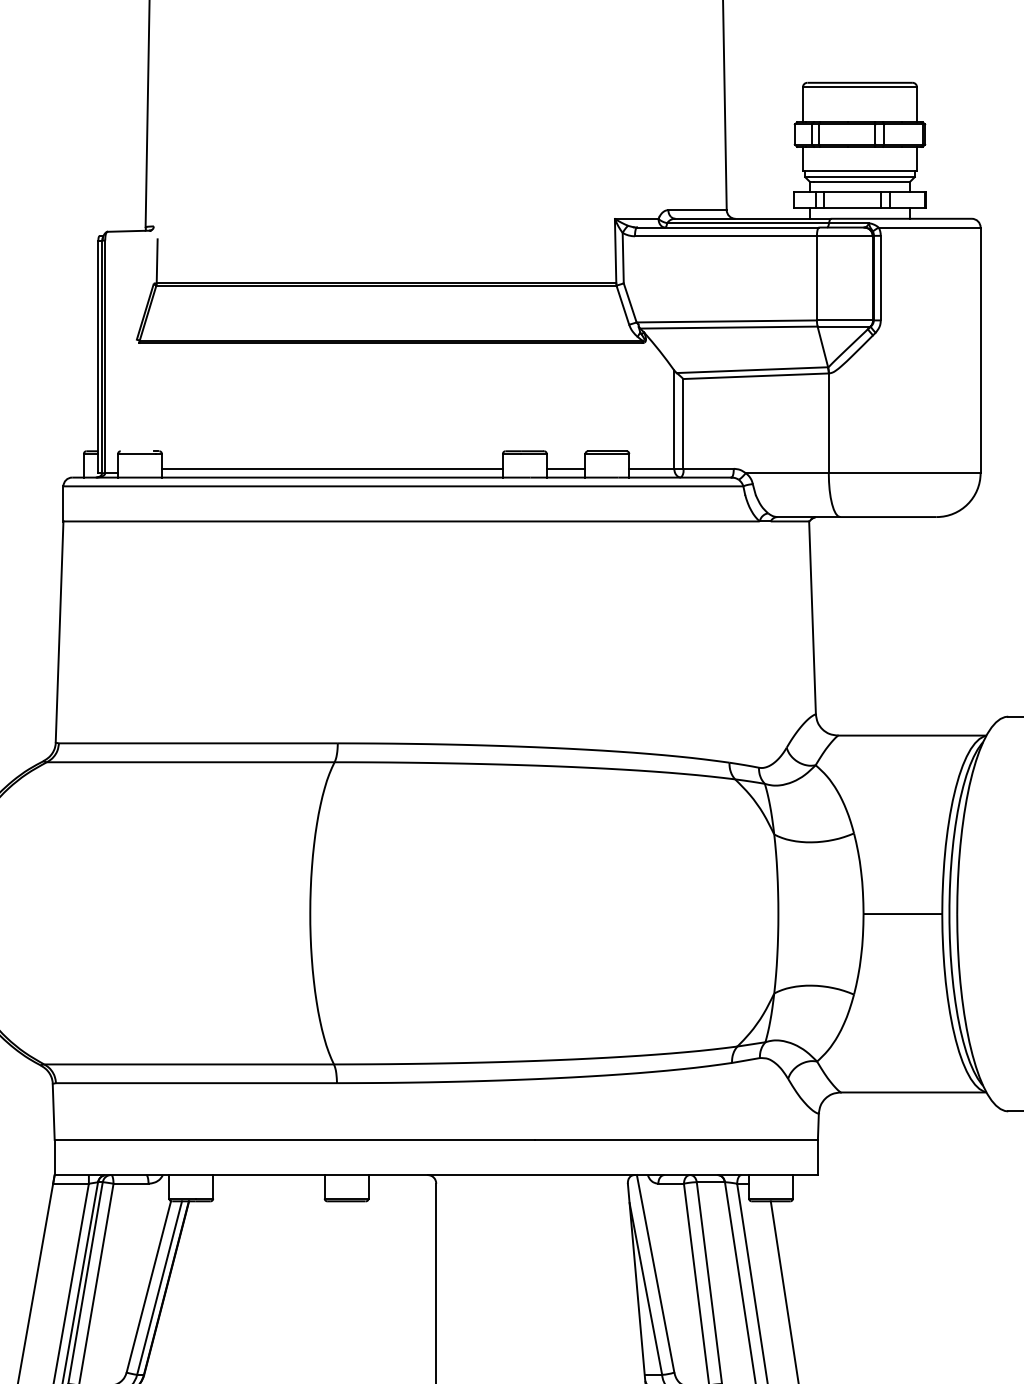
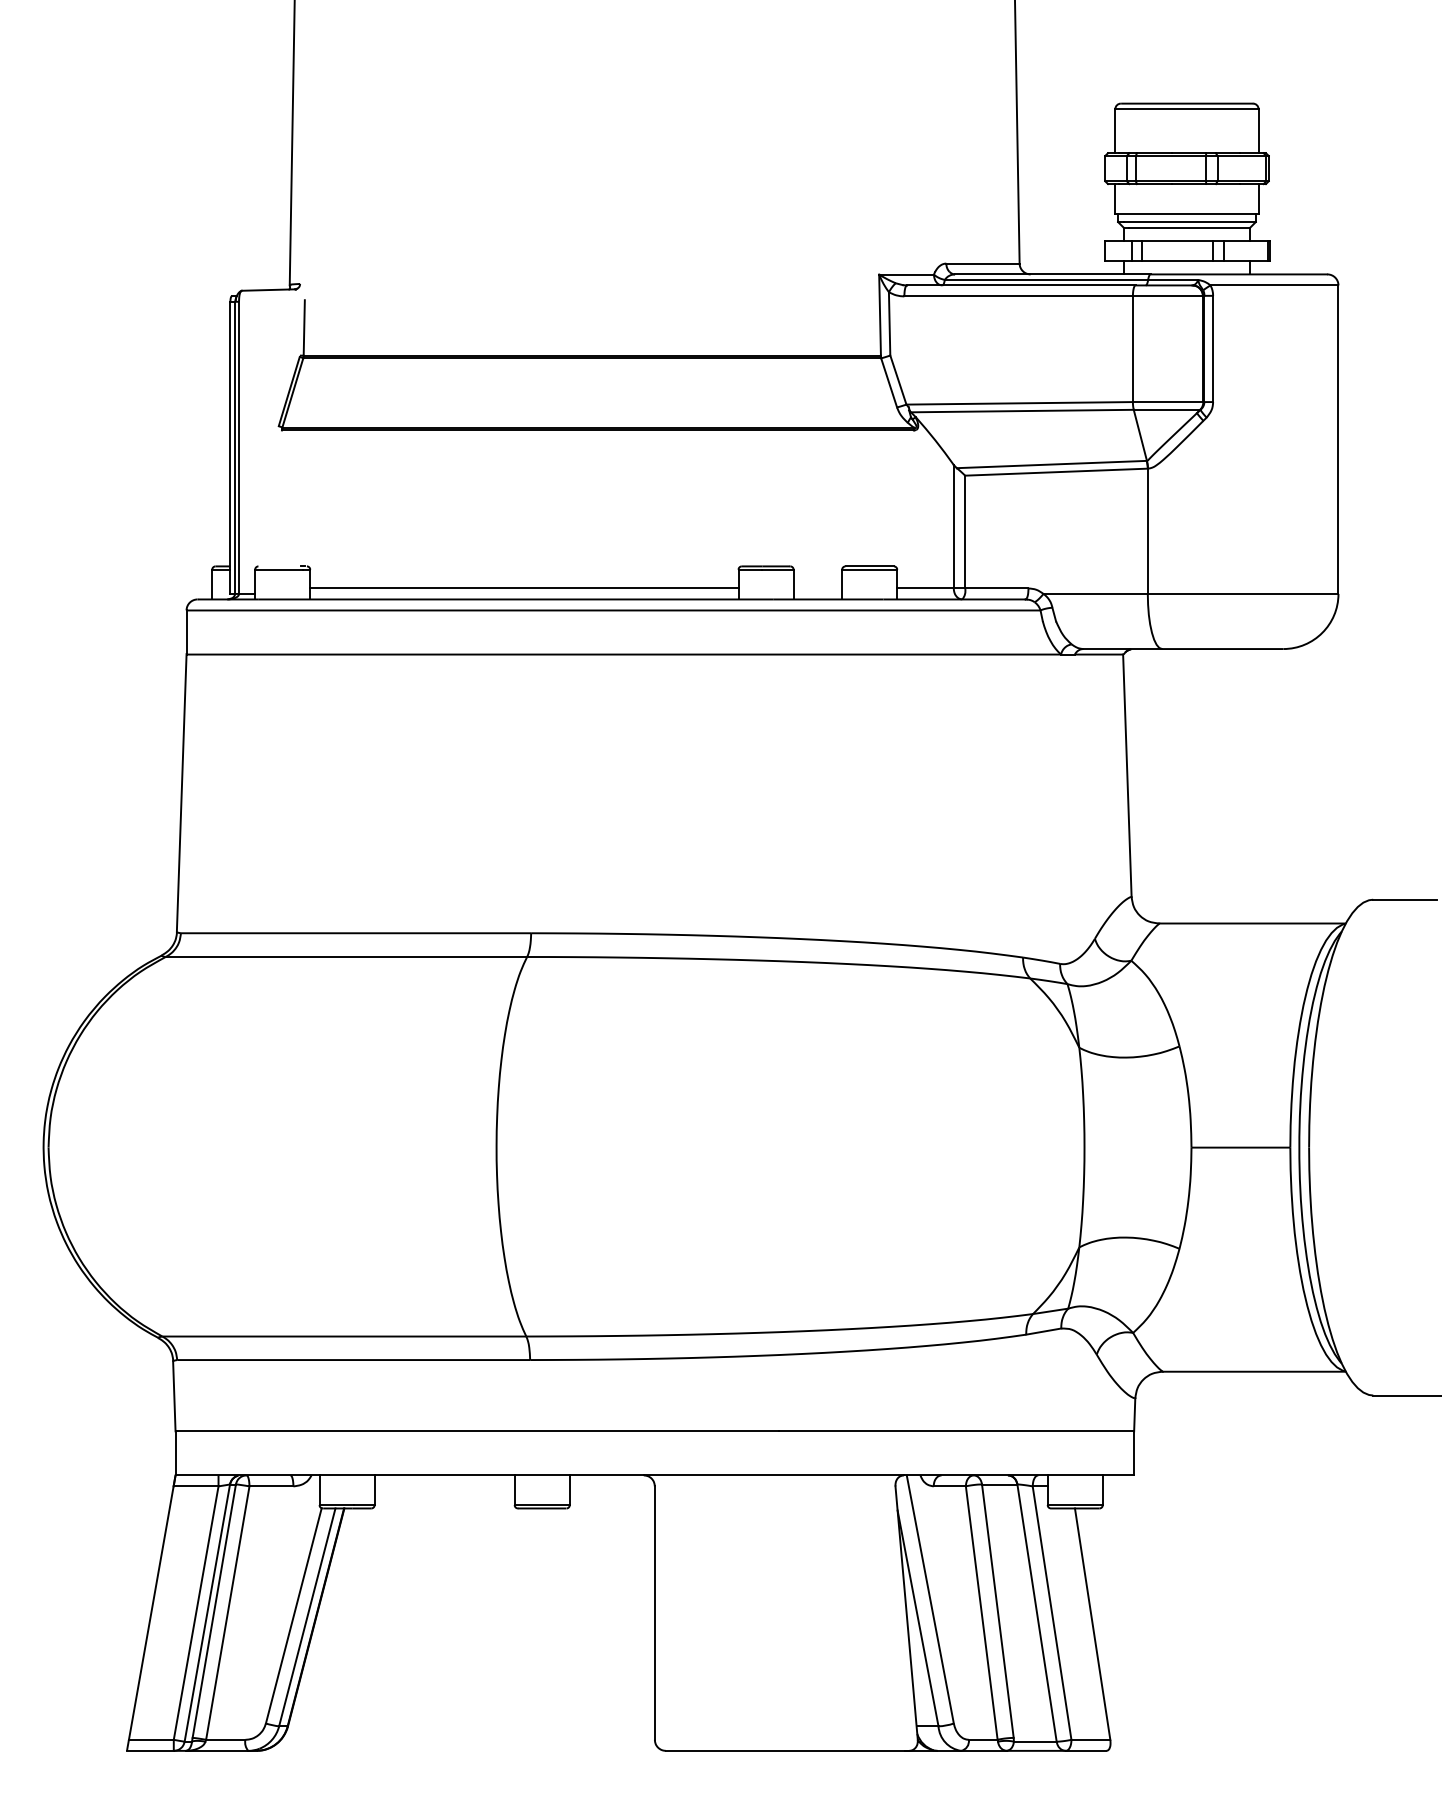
line: (565, 468) -> (817, 588), removed

